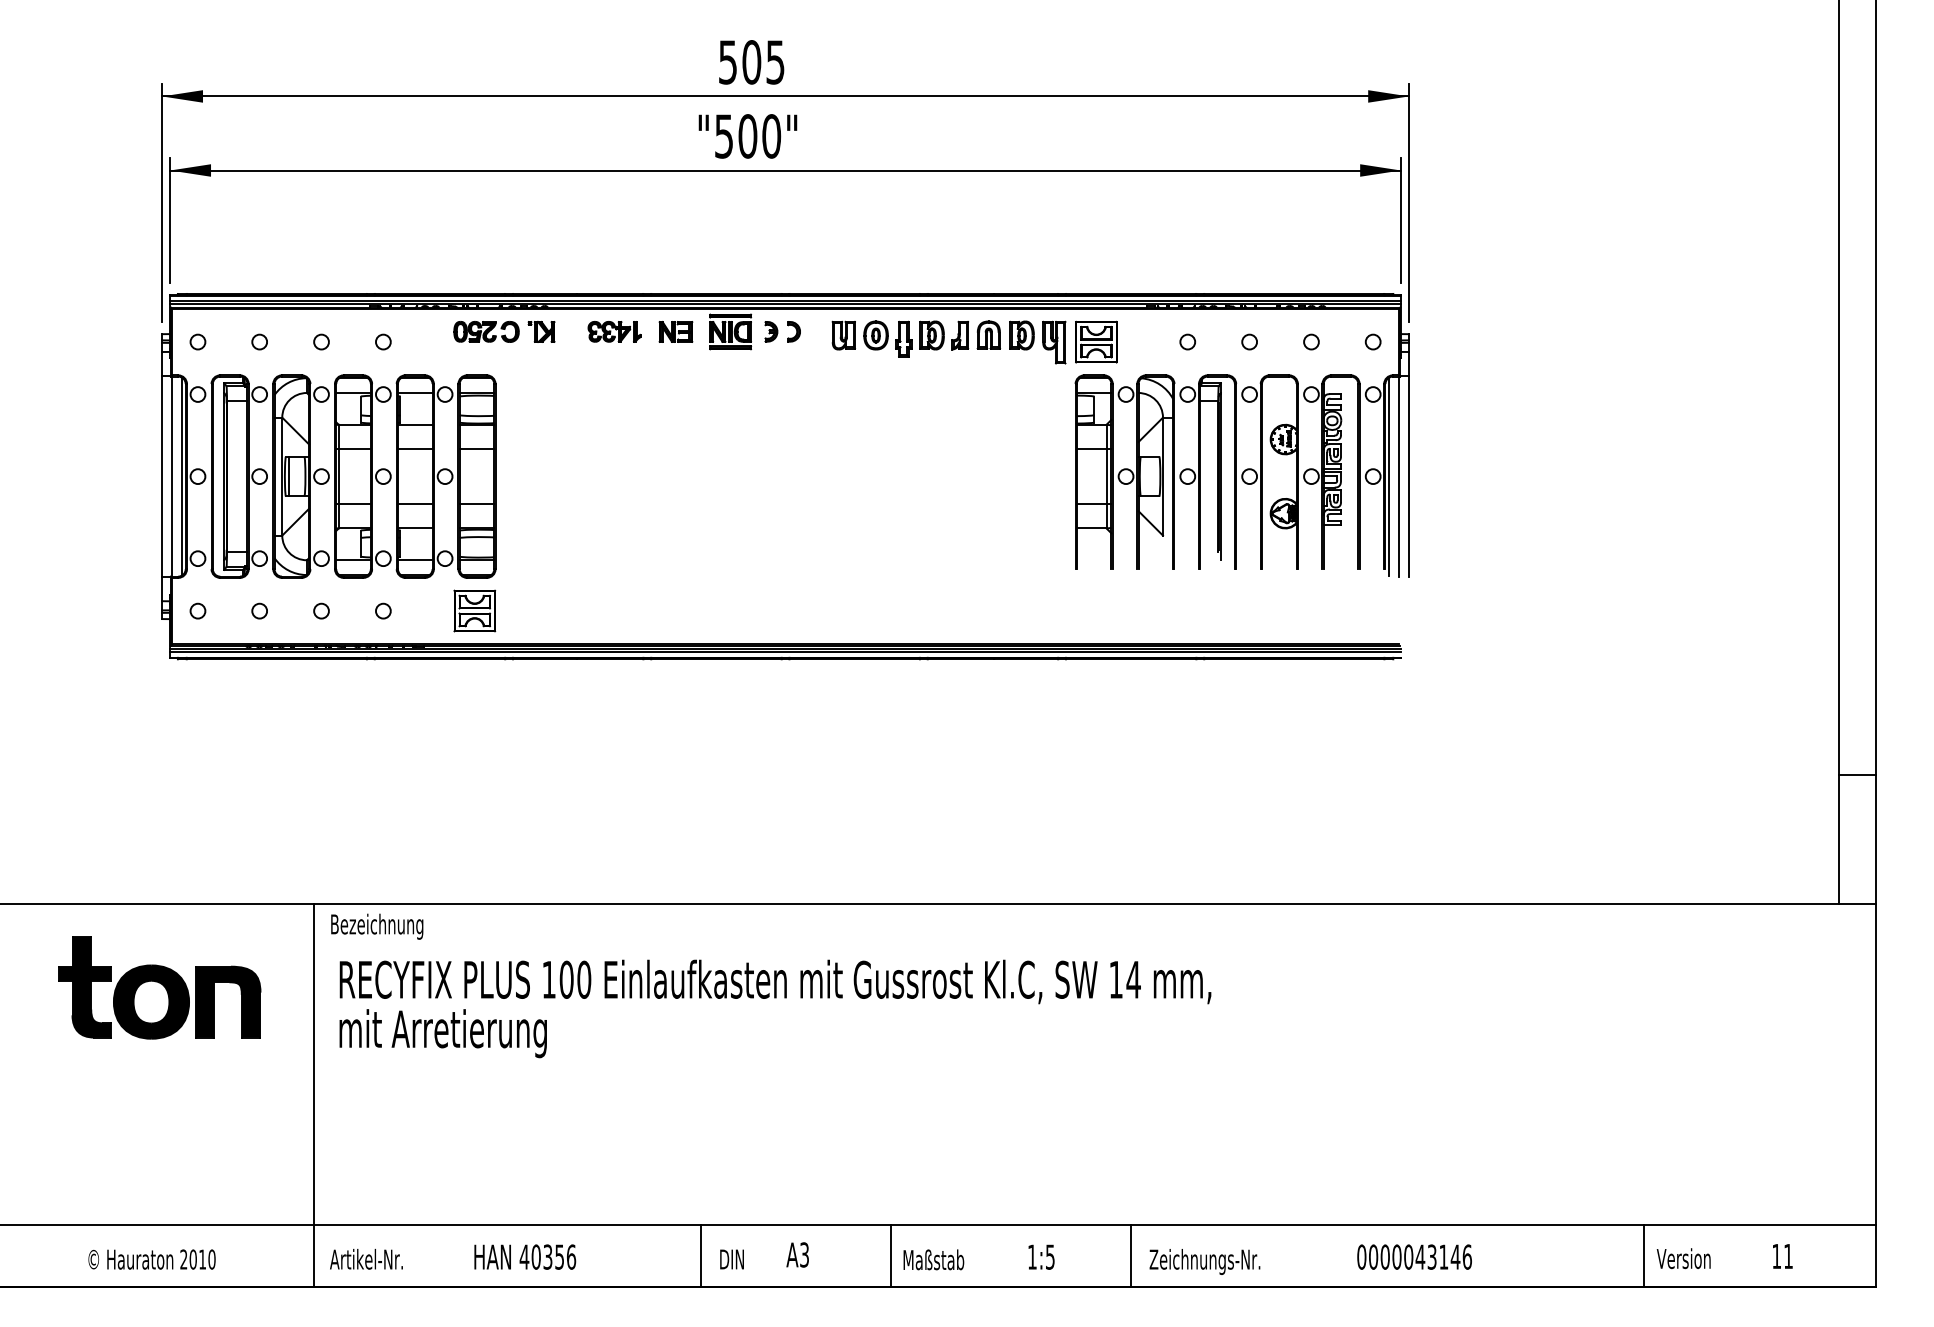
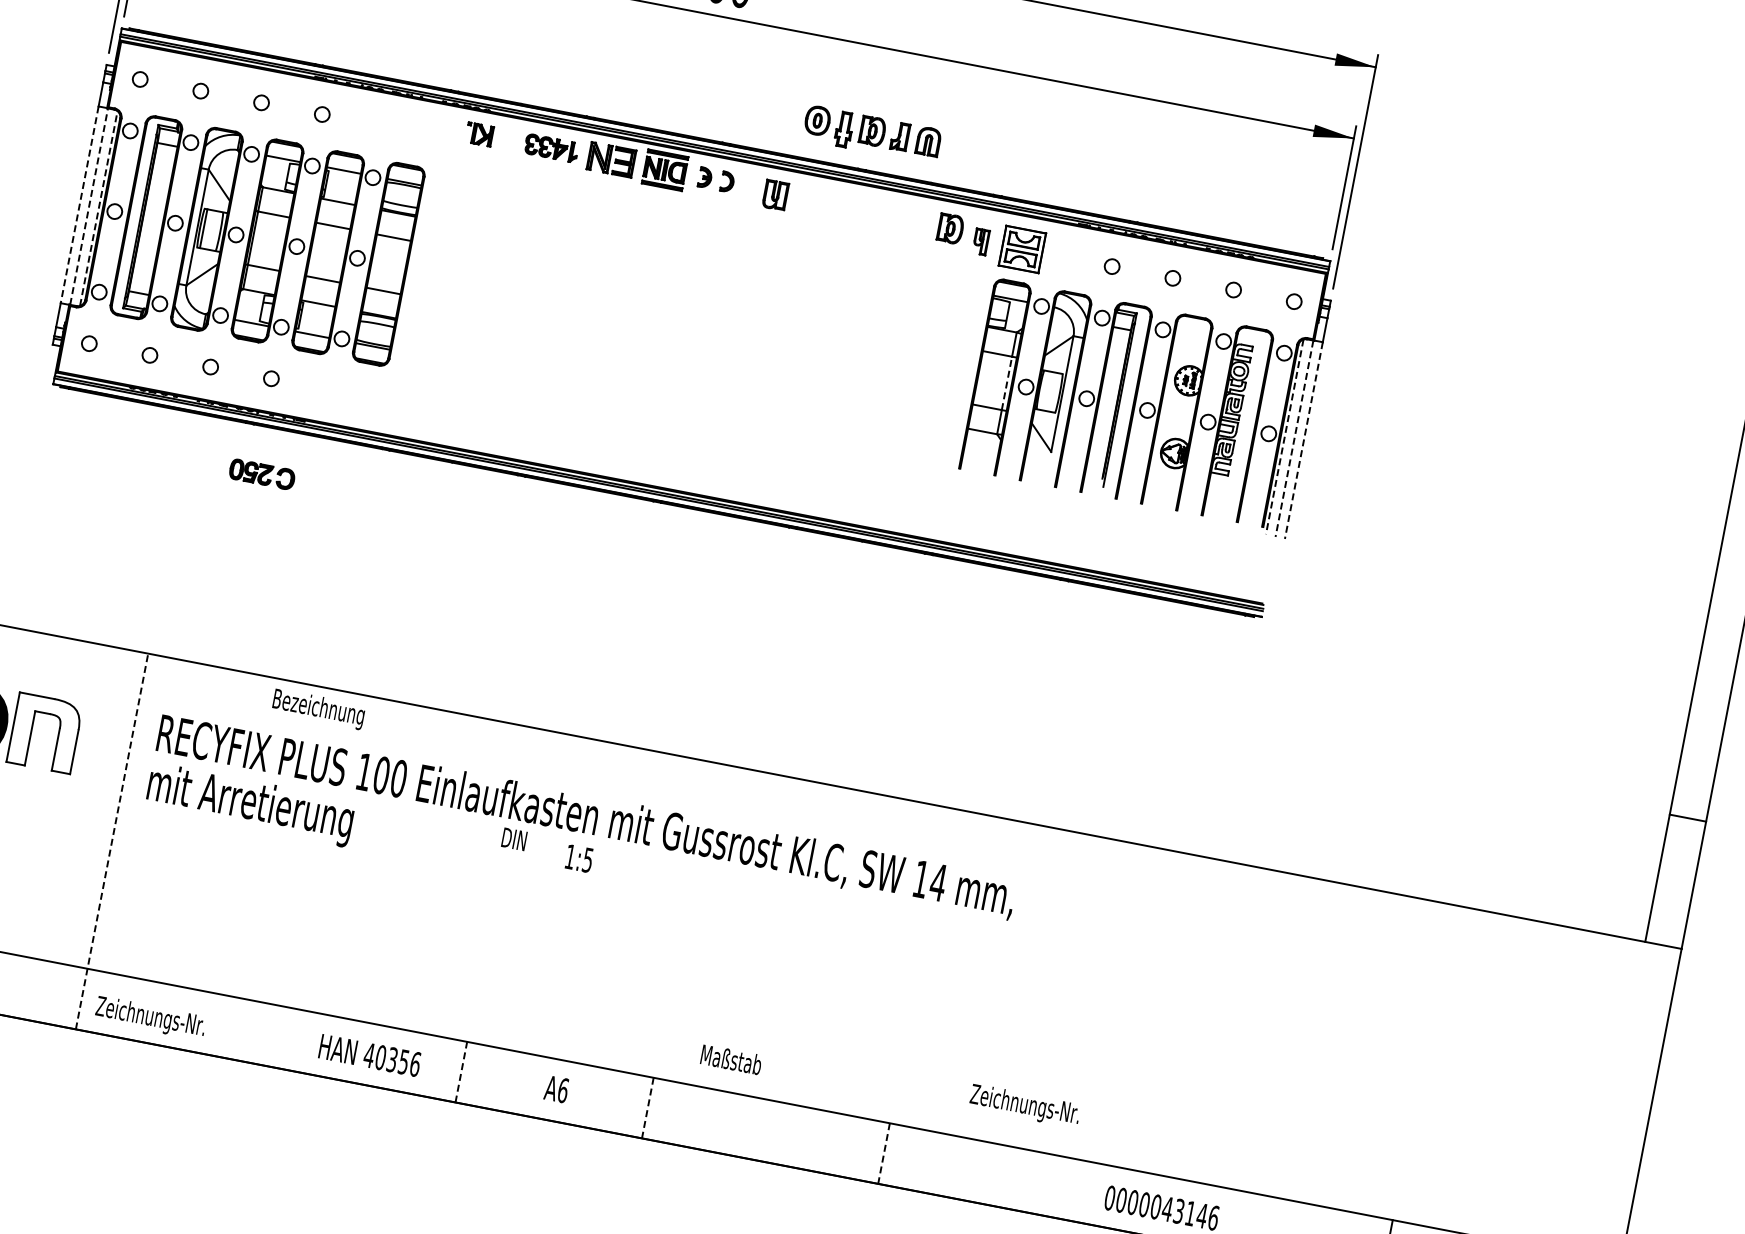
part: (486, 331) -> (262, 474), moved
part: (675, 331) -> (611, 159), size x1.4
part: (932, 338) -> (872, 134), moved
part: (1054, 342) -> (981, 241), size x0.6
line: (171, 476) -> (88, 206), solid -> dashed
line: (181, 476) -> (98, 208), solid -> dashed
line: (1106, 476) -> (1006, 383), solid -> dashed
line: (1399, 476) -> (1294, 438), solid -> dashed
line: (162, 477) -> (79, 205), solid -> dashed
line: (1389, 477) -> (1284, 437), solid -> dashed
line: (1408, 477) -> (1303, 441), solid -> dashed
part: (474, 610) -> (361, 395), removed
text: (377, 926) -> (318, 709), moved
fill: (227, 1001) -> (44, 732), removed
line: (314, 1095) -> (112, 841), solid -> dashed
text: (804, 1254) -> (563, 1090), A3 -> A6
text: (525, 1256) -> (370, 1055), moved
line: (701, 1256) -> (461, 1072), solid -> dashed
line: (890, 1256) -> (647, 1108), solid -> dashed
text: (1041, 1256) -> (579, 858), moved
line: (1131, 1256) -> (883, 1153), solid -> dashed
text: (731, 1259) -> (513, 839), moved
text: (933, 1259) -> (731, 1059), moved
text: (385, 1261) -> (150, 1017), Artikel-Nr. -> Zeichnungs-Nr.
text: (1204, 1261) -> (1024, 1105), moved

